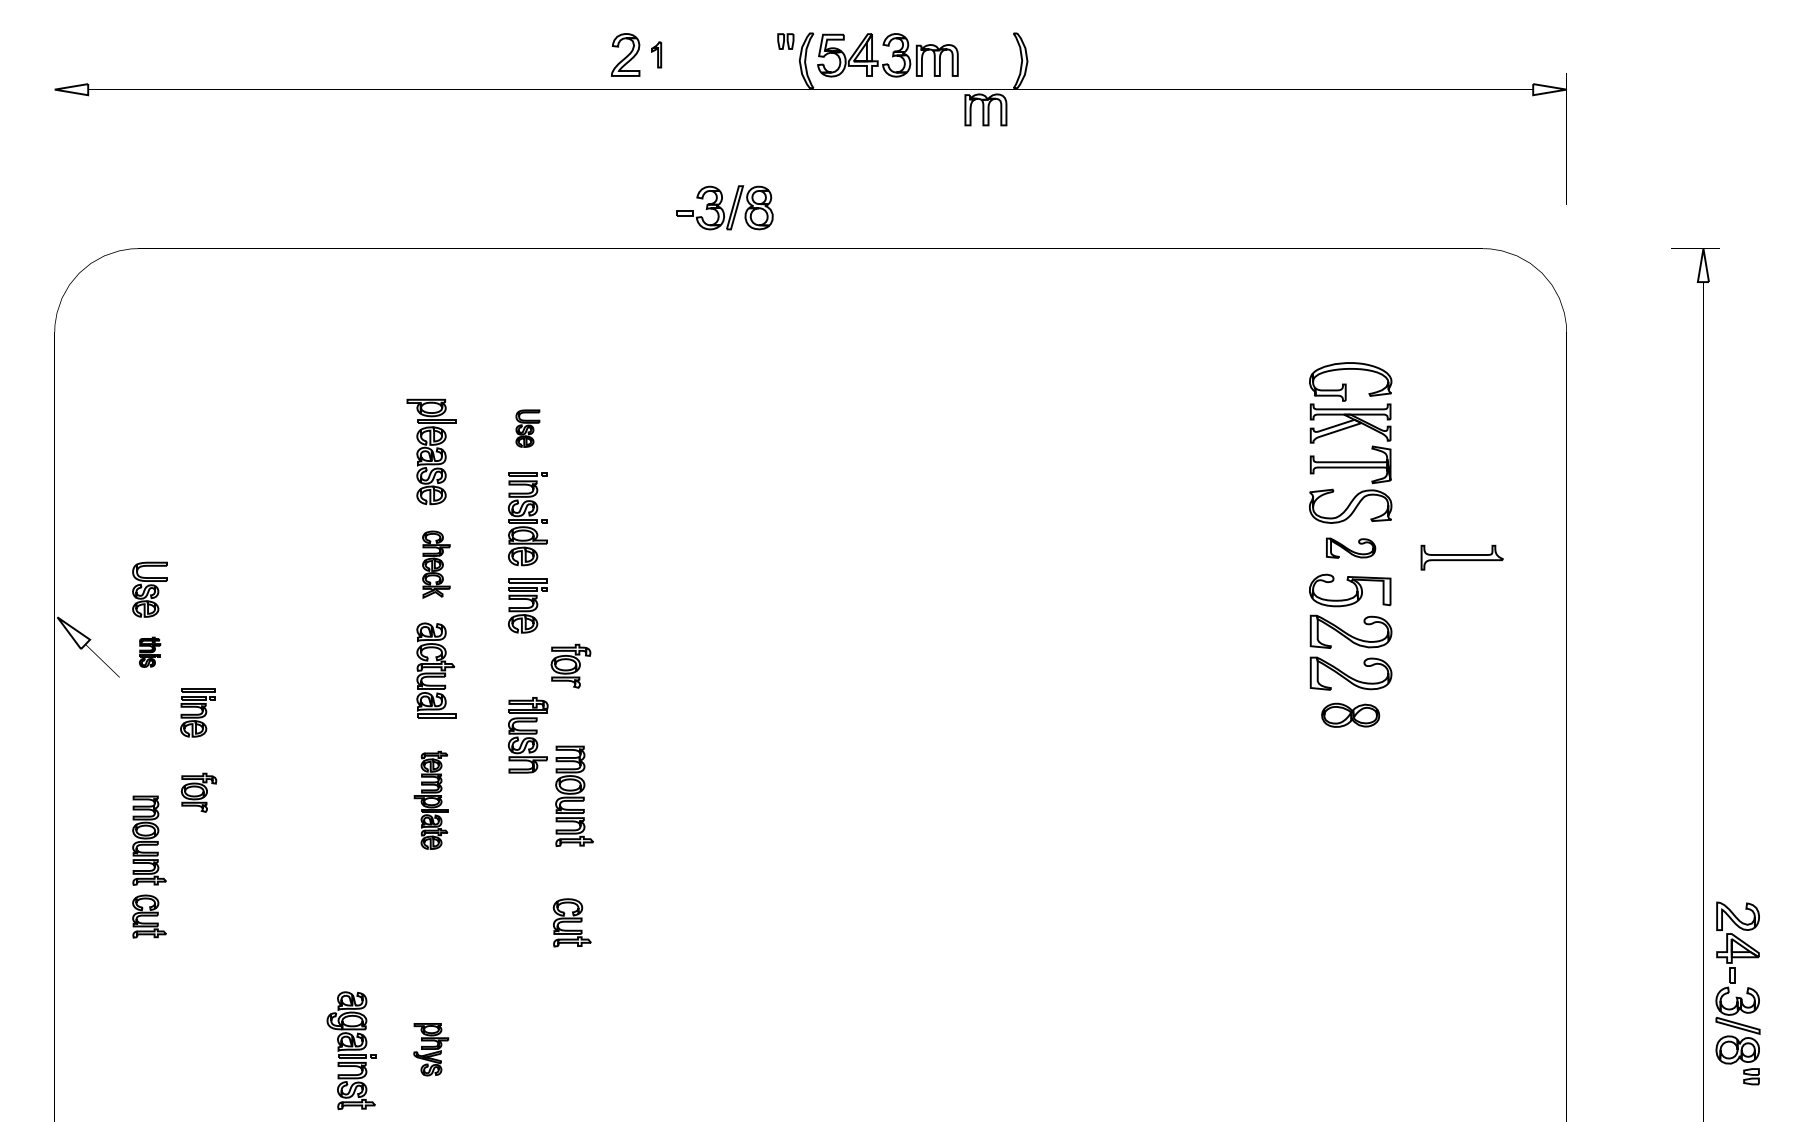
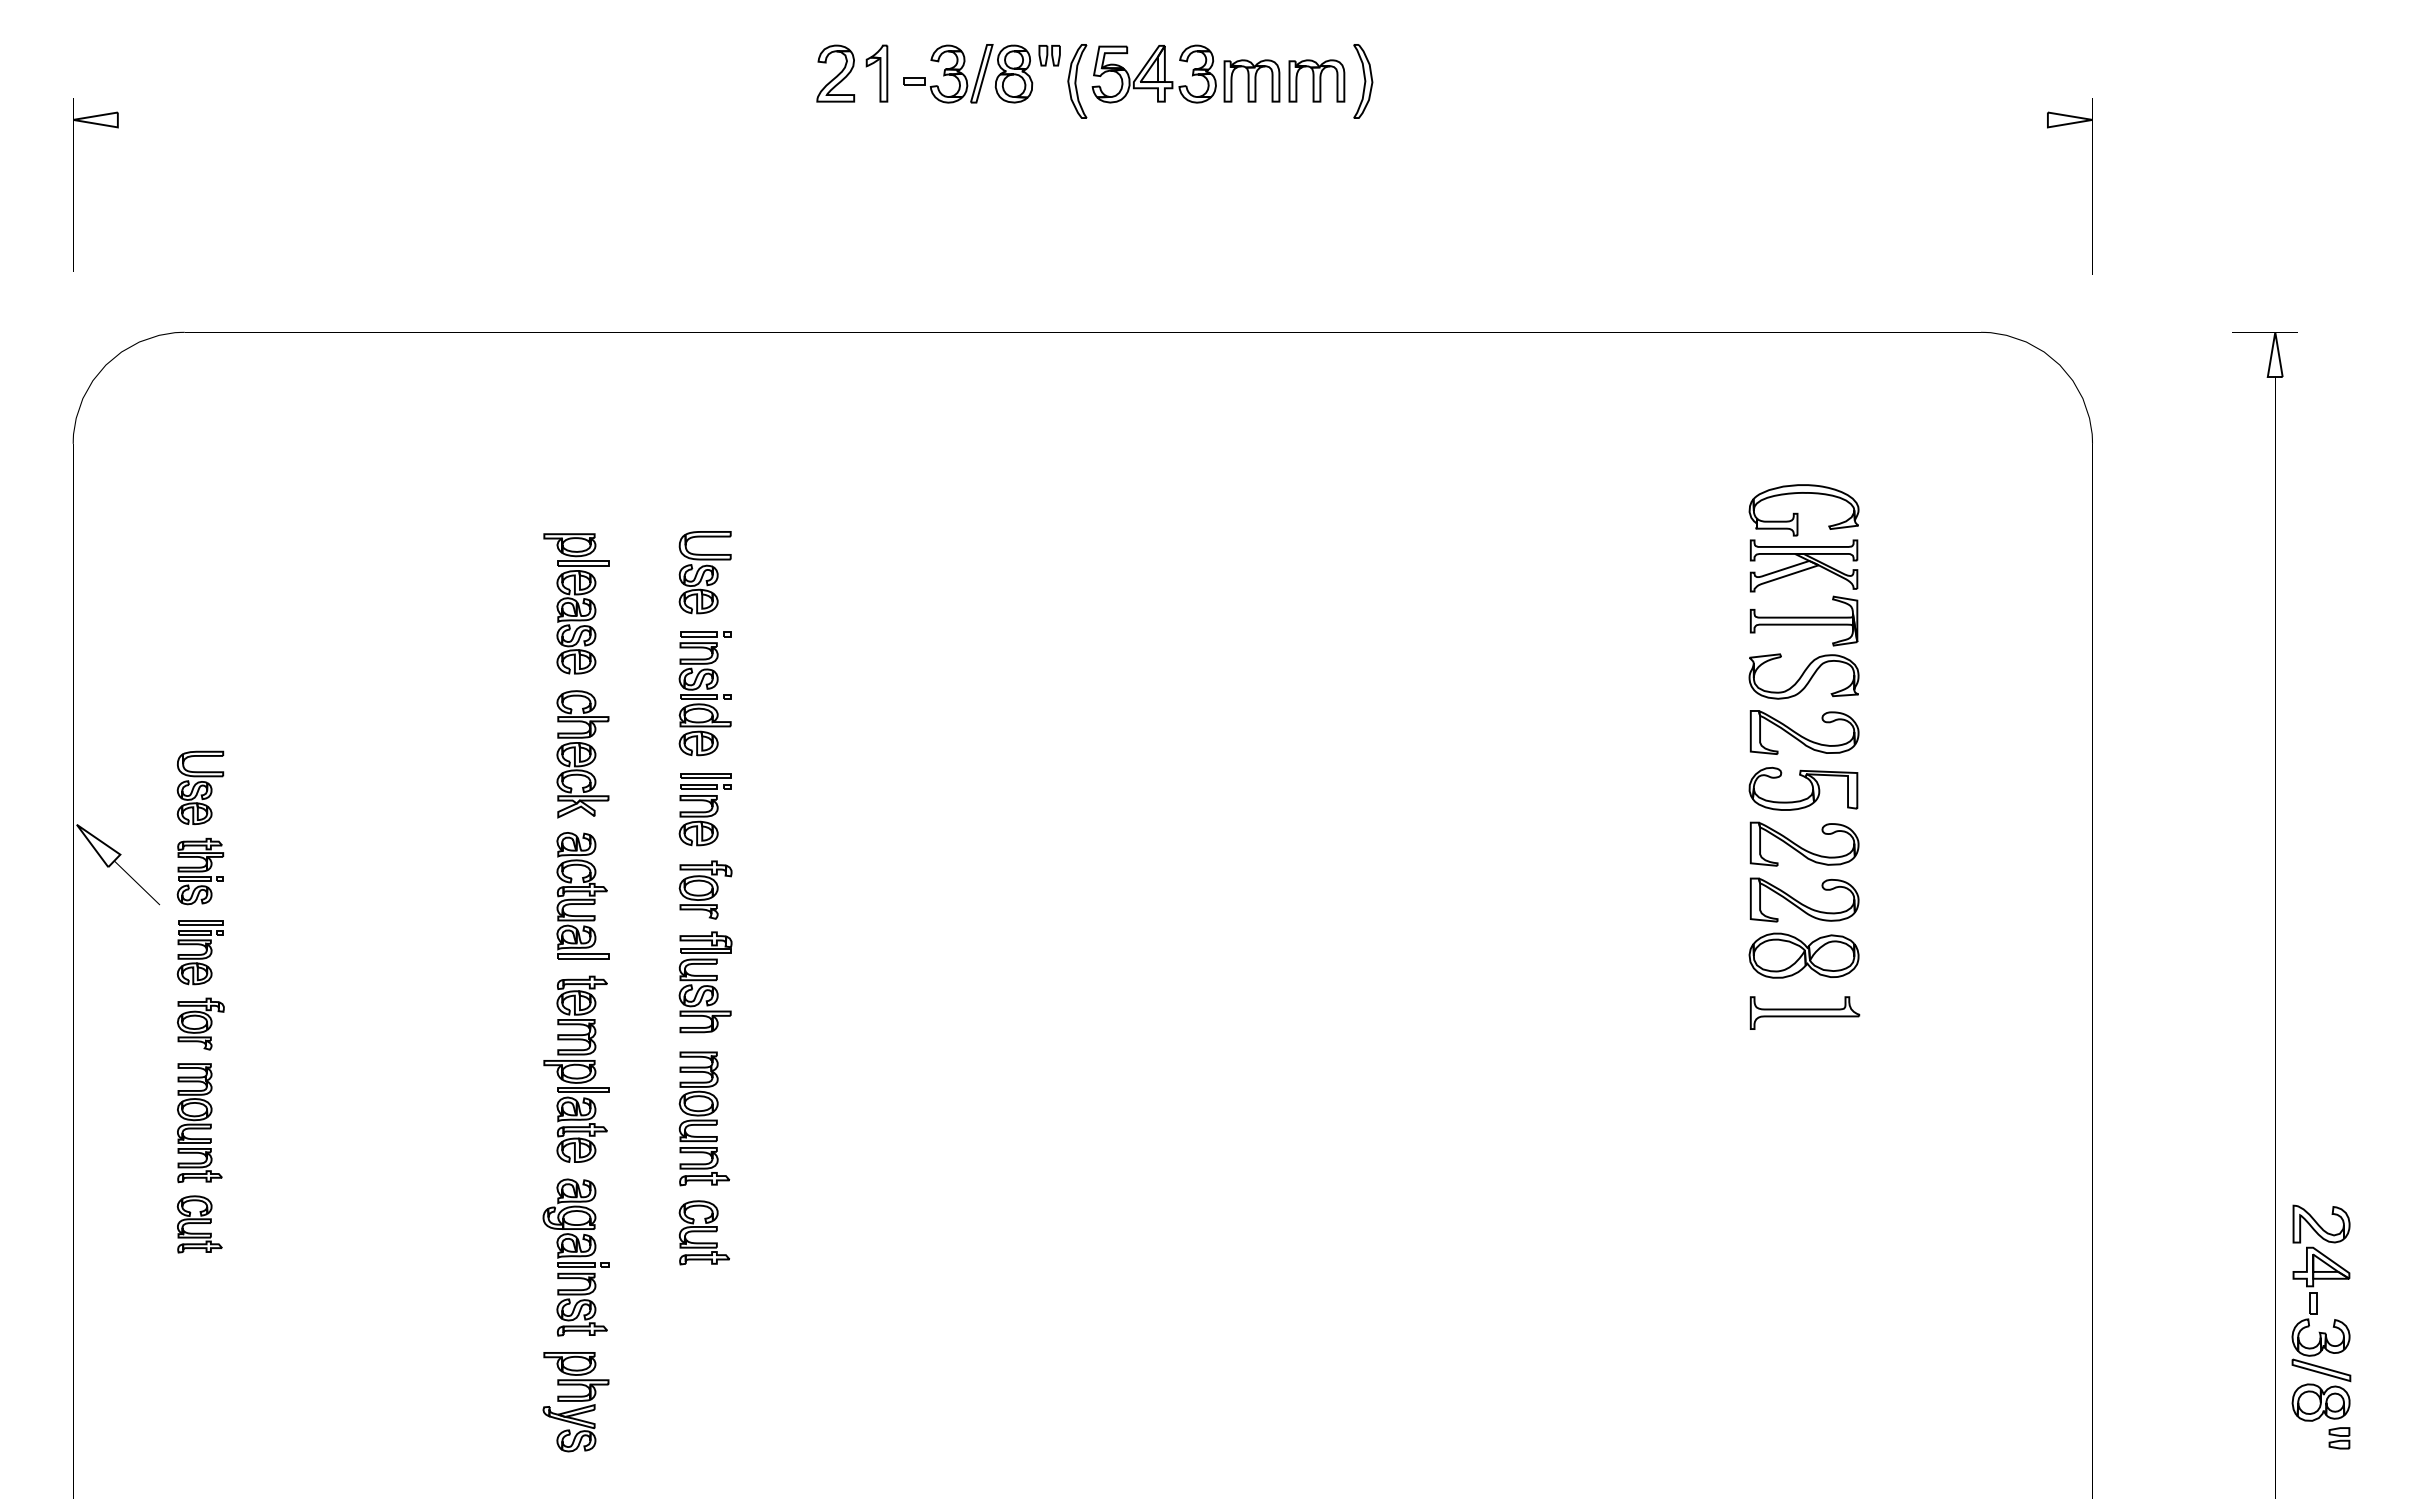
part: (656, 54) -> (876, 73), size x1.67
part: (985, 109) -> (1316, 80), moved
part: (725, 207) -> (968, 73), moved
part: (527, 428) -> (704, 572), size x1.67
part: (1350, 548) -> (1804, 732), size x1.67
part: (1461, 557) -> (1804, 1012), moved
part: (436, 564) -> (582, 754), size x1.43
part: (150, 652) -> (200, 871), size x1.67
part: (570, 665) -> (705, 889), moved
part: (197, 712) -> (199, 952), moved
part: (1350, 715) -> (1803, 955), size x1.43
part: (198, 792) -> (200, 1023), moved
part: (574, 796) -> (704, 1118), moved
part: (431, 799) -> (576, 1068), size x1.43
part: (572, 922) -> (704, 1232), moved
part: (430, 1049) -> (575, 1402), size x1.43
part: (351, 1050) -> (575, 1257), moved

